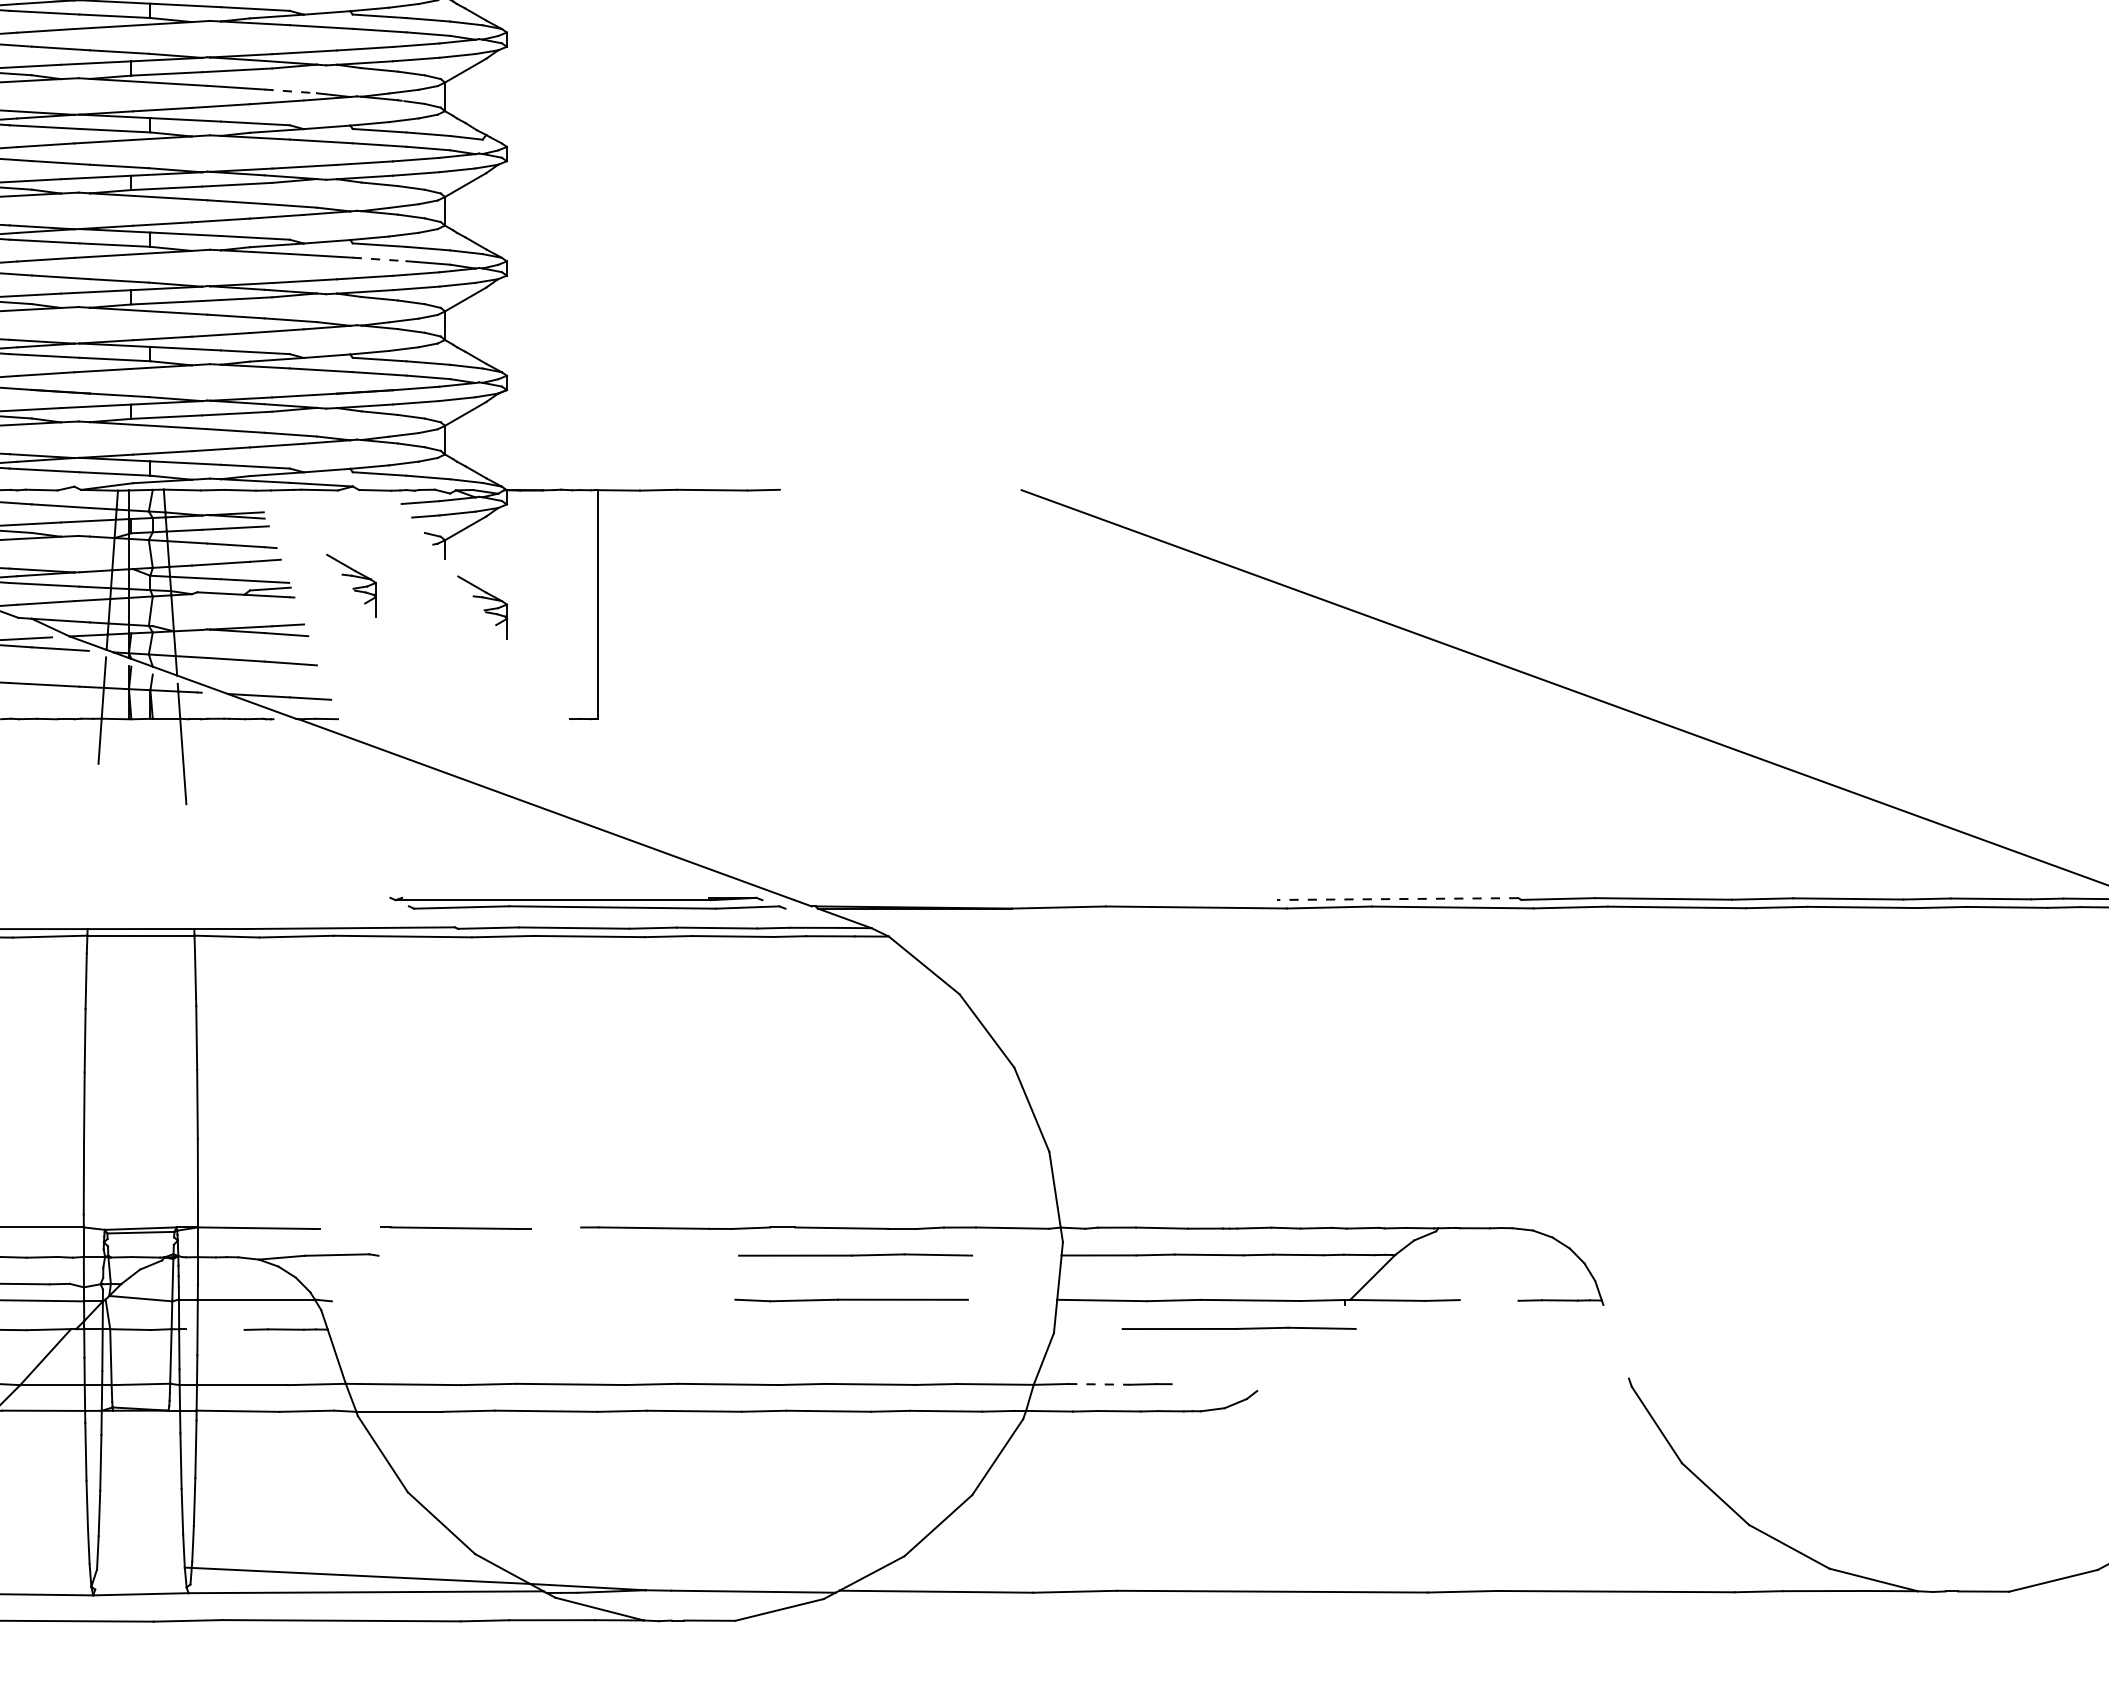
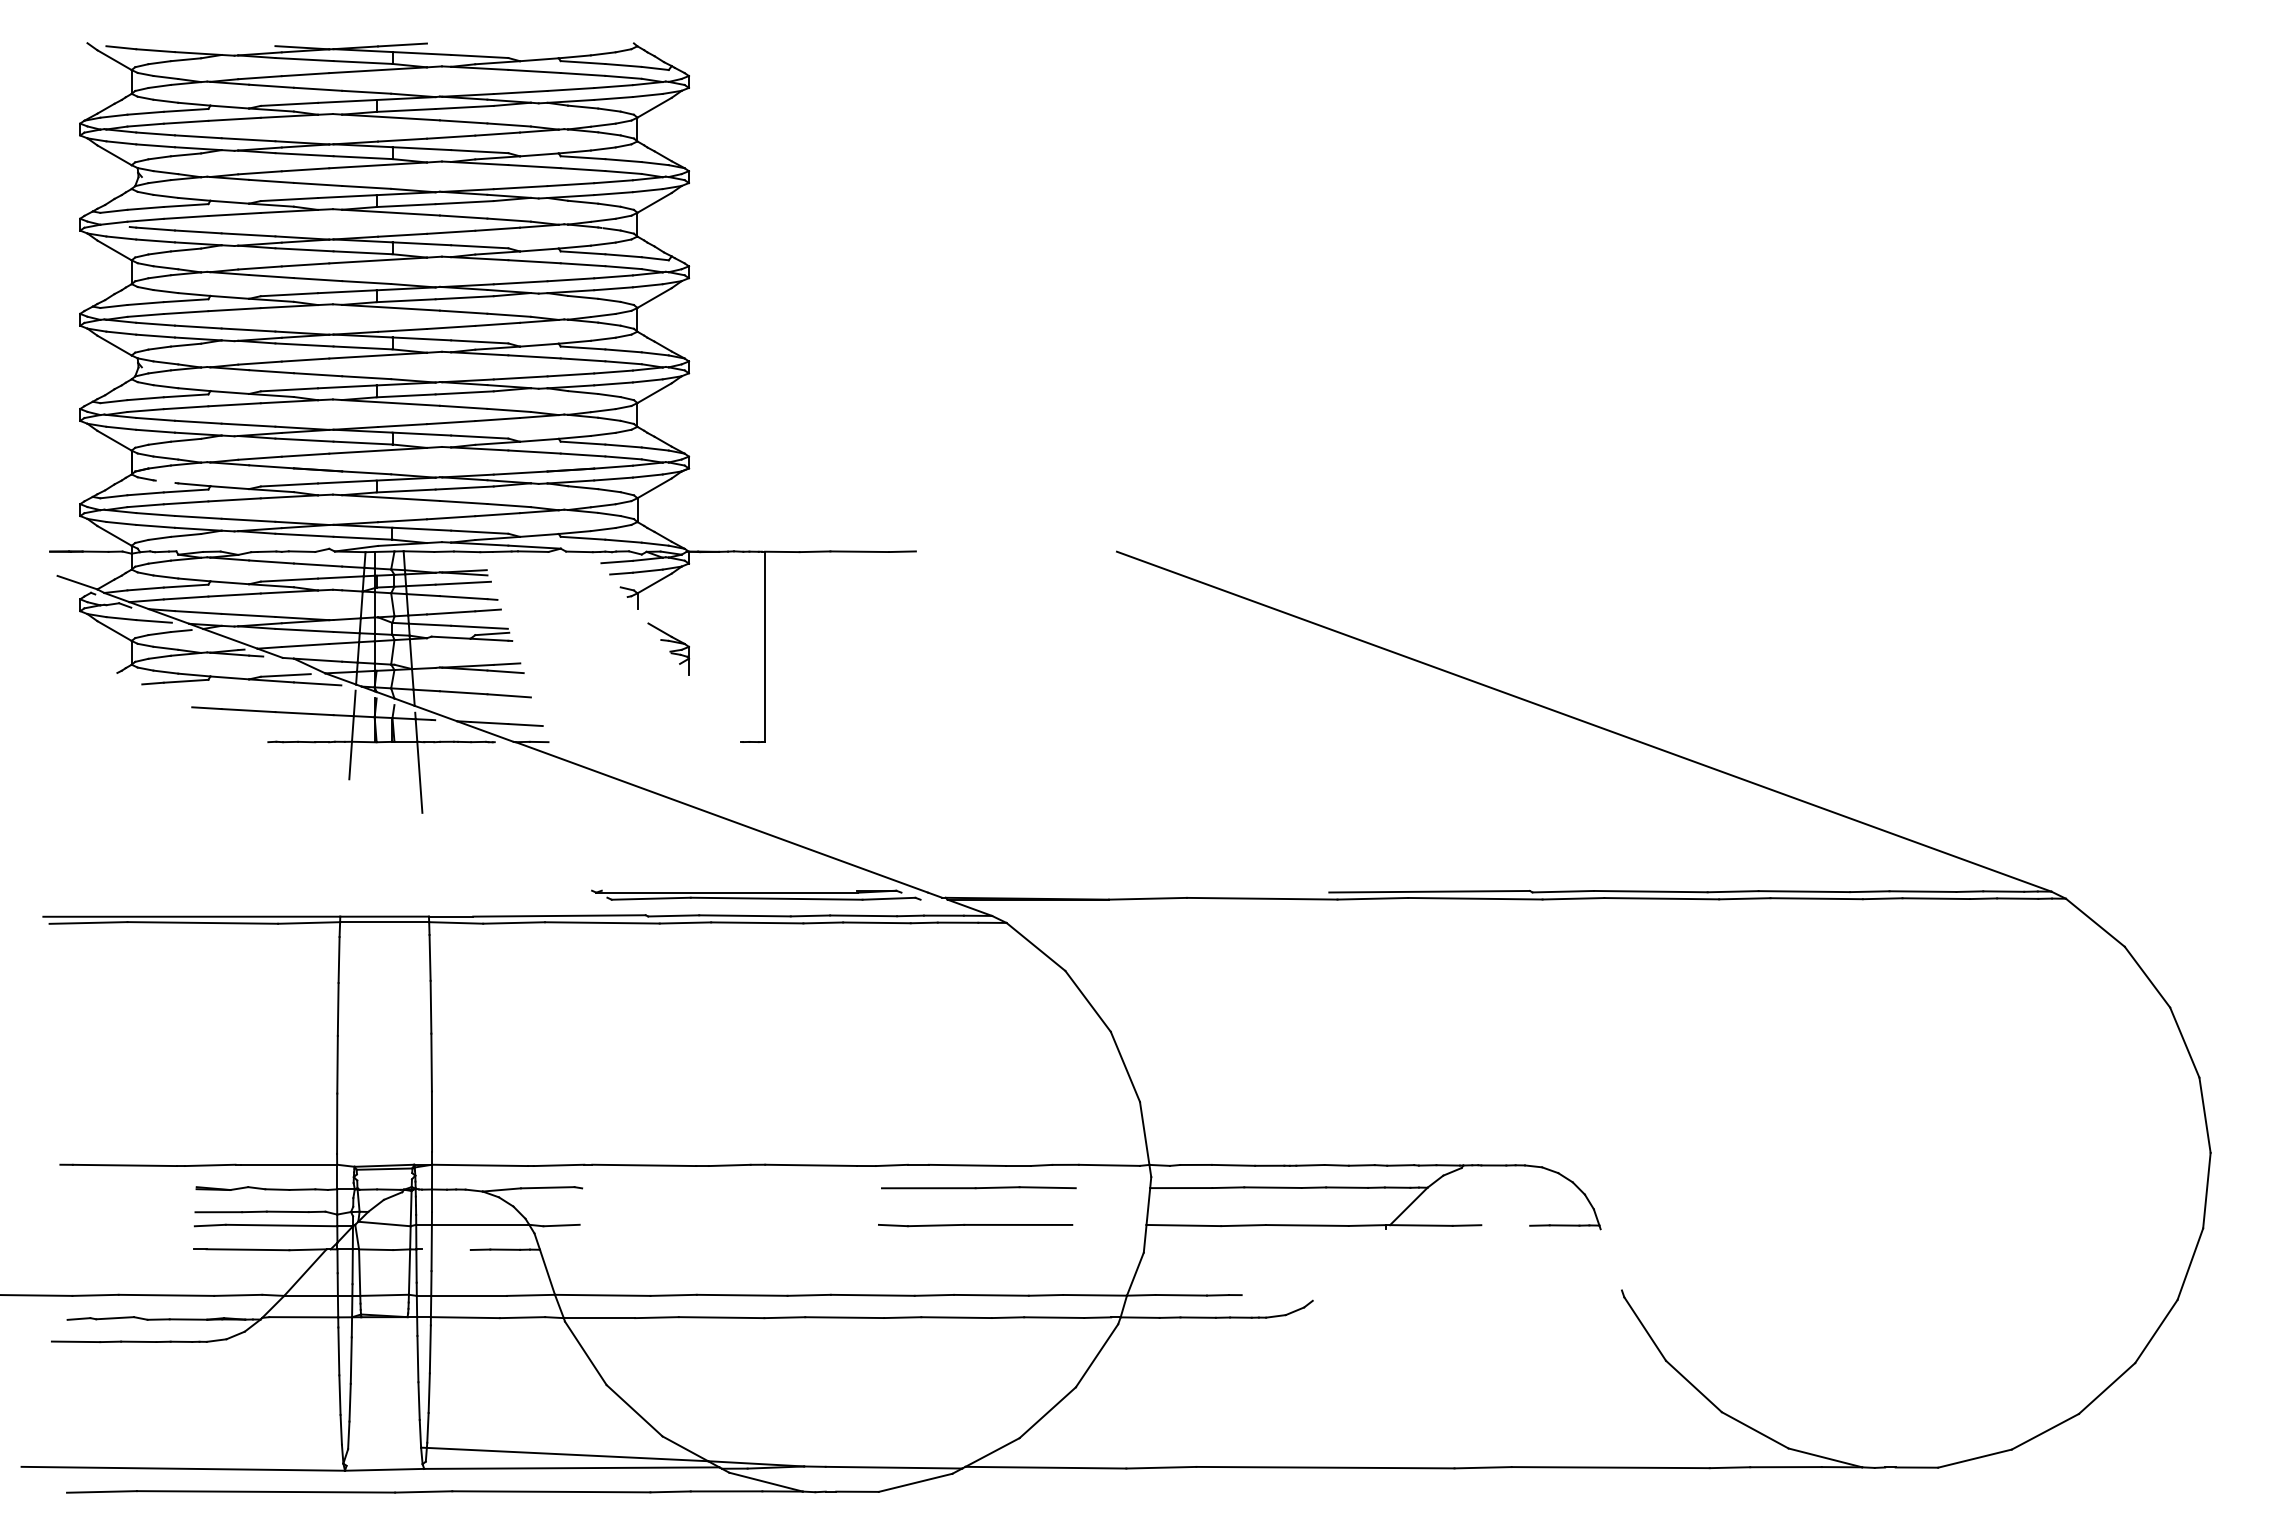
line: (291, 91) -> (509, 220), dashed -> solid
line: (380, 259) -> (583, 359), dashed -> solid
part: (351, 584) -> (559, 630), removed
line: (1397, 898) -> (1429, 891), dashed -> solid
line: (350, 1228) -> (558, 1165), added
line: (555, 1228) -> (729, 1165), added
line: (353, 1300) -> (561, 1225), added
line: (1238, 1328) -> (1297, 1248), removed
line: (1099, 1384) -> (1181, 1295), dashed -> solid

